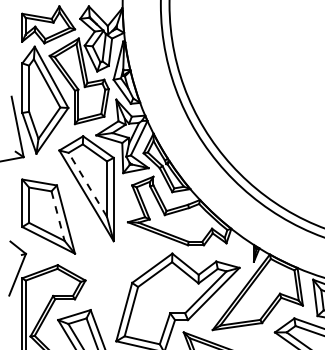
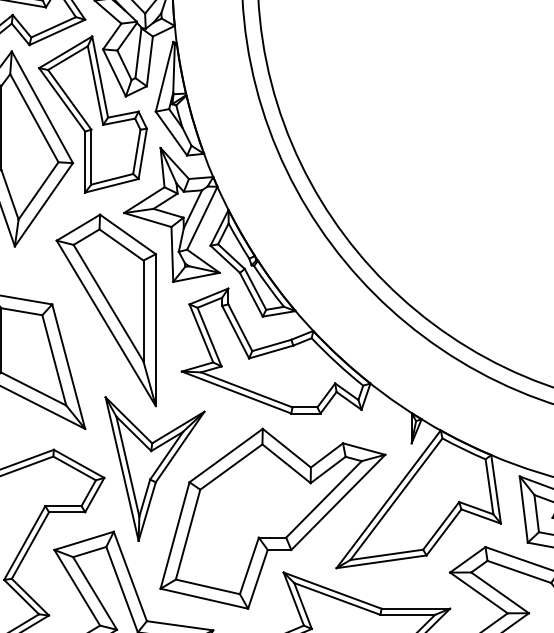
line: (87, 184) -> (107, 302), dashed -> solid
line: (58, 216) -> (55, 361), dashed -> solid
part: (113, 275) -> (155, 468), added

